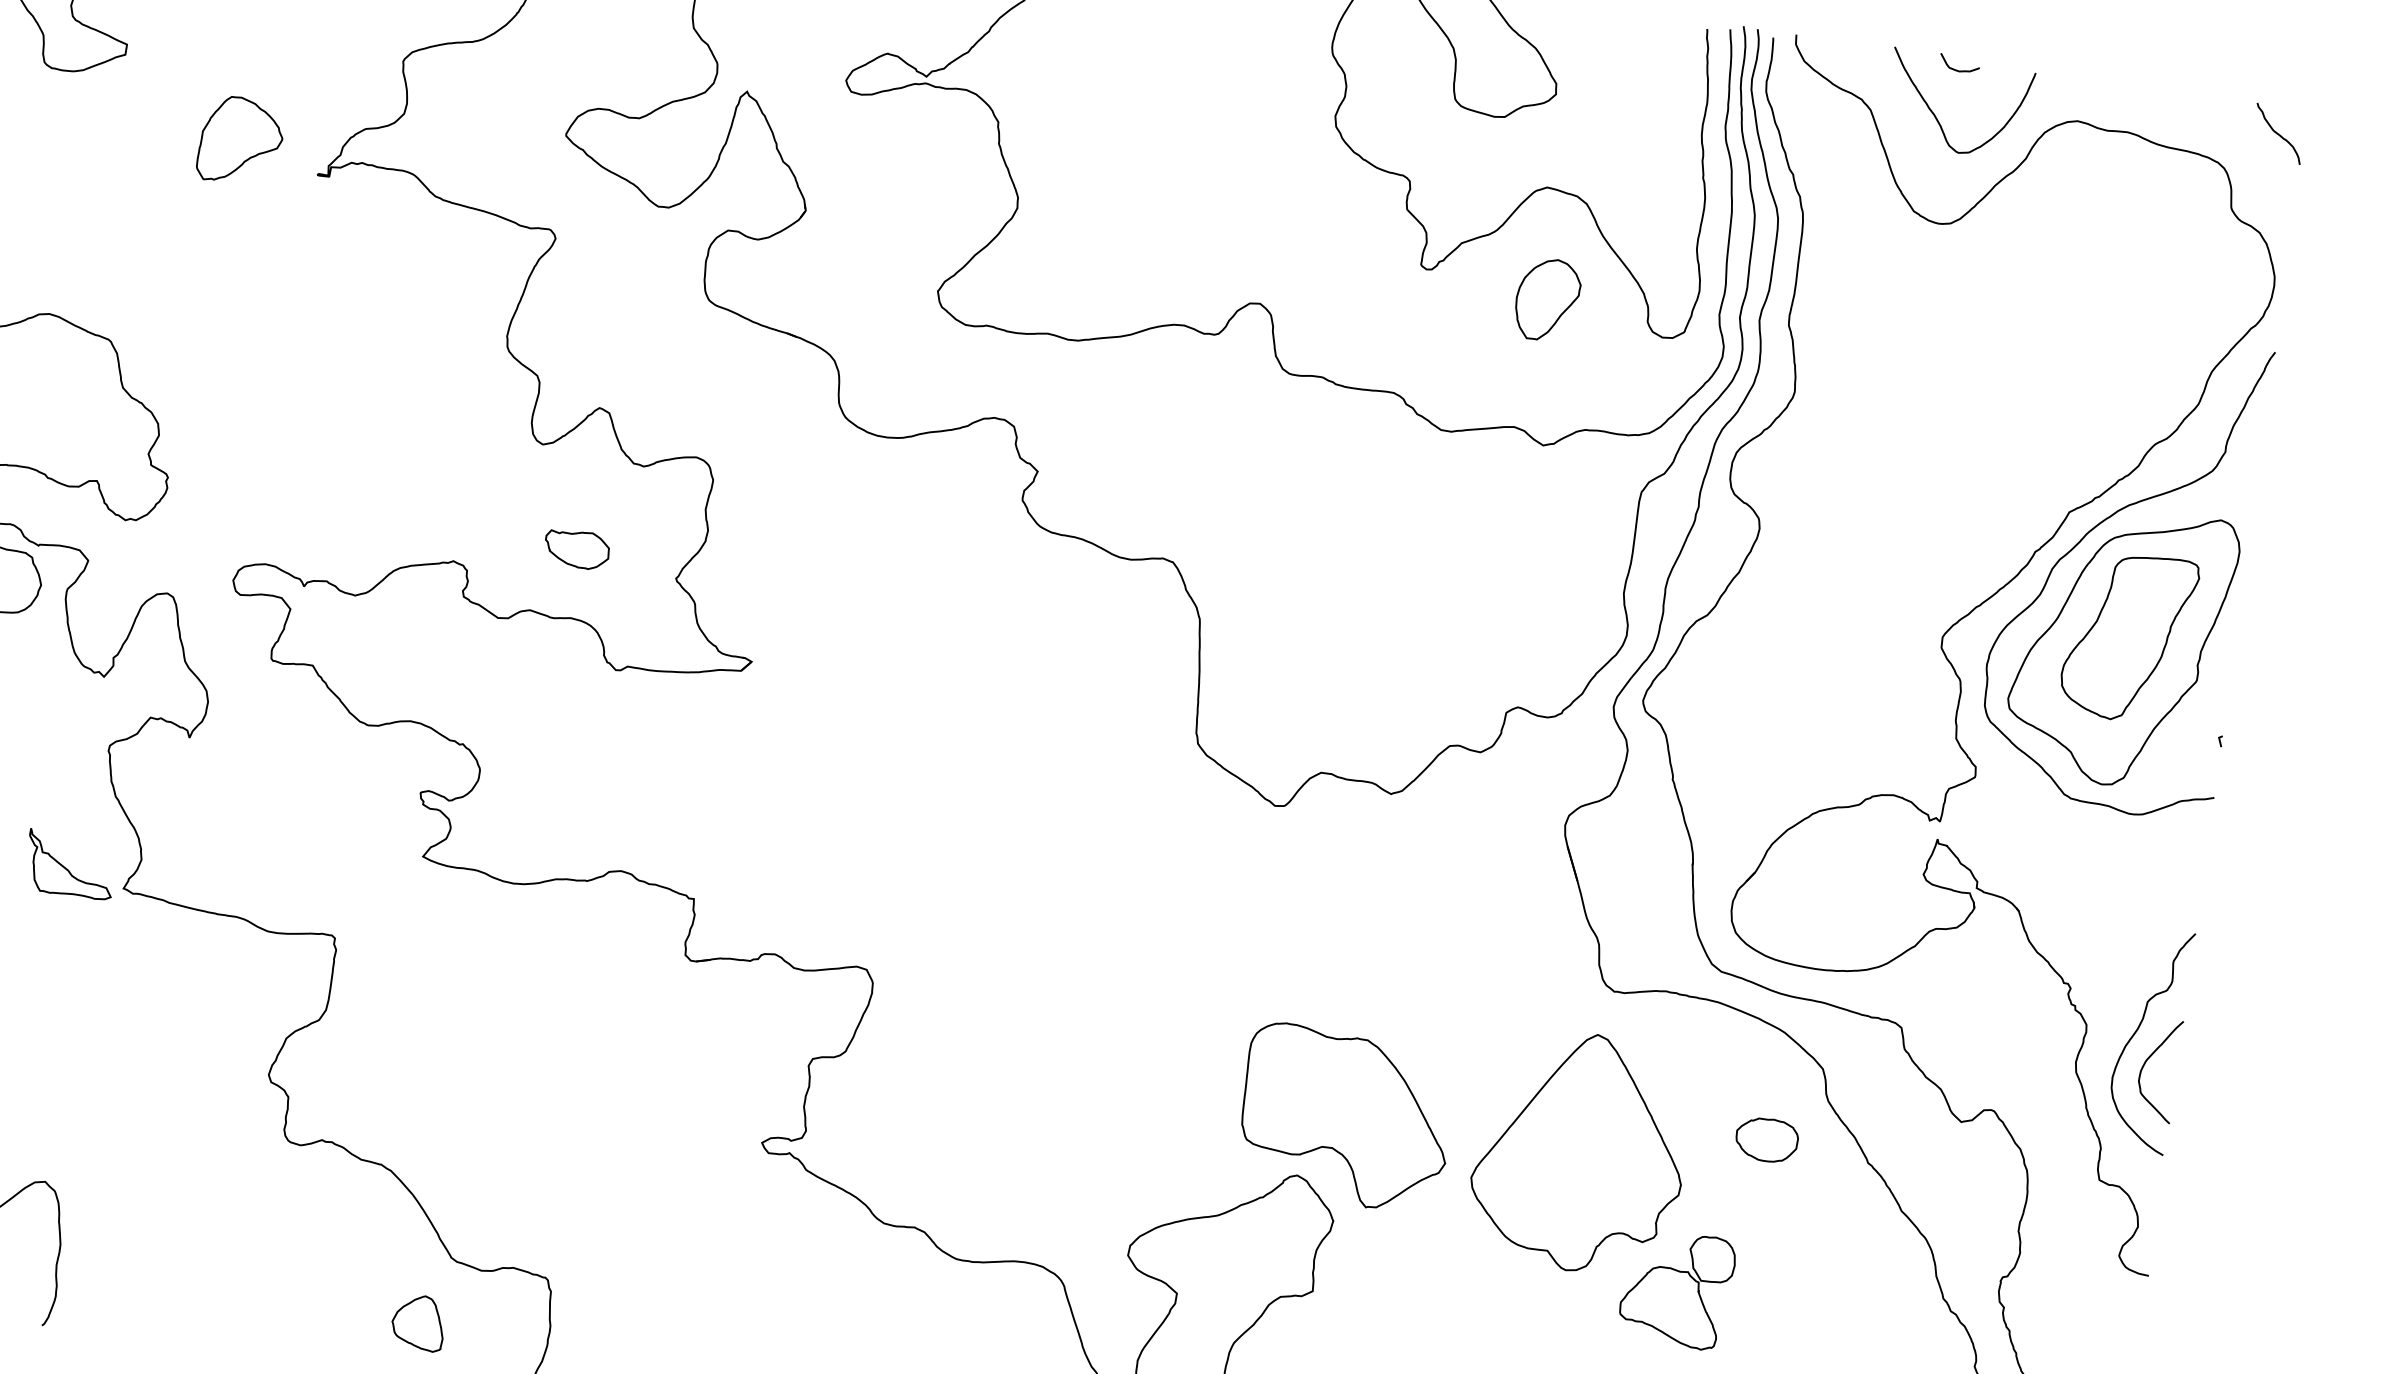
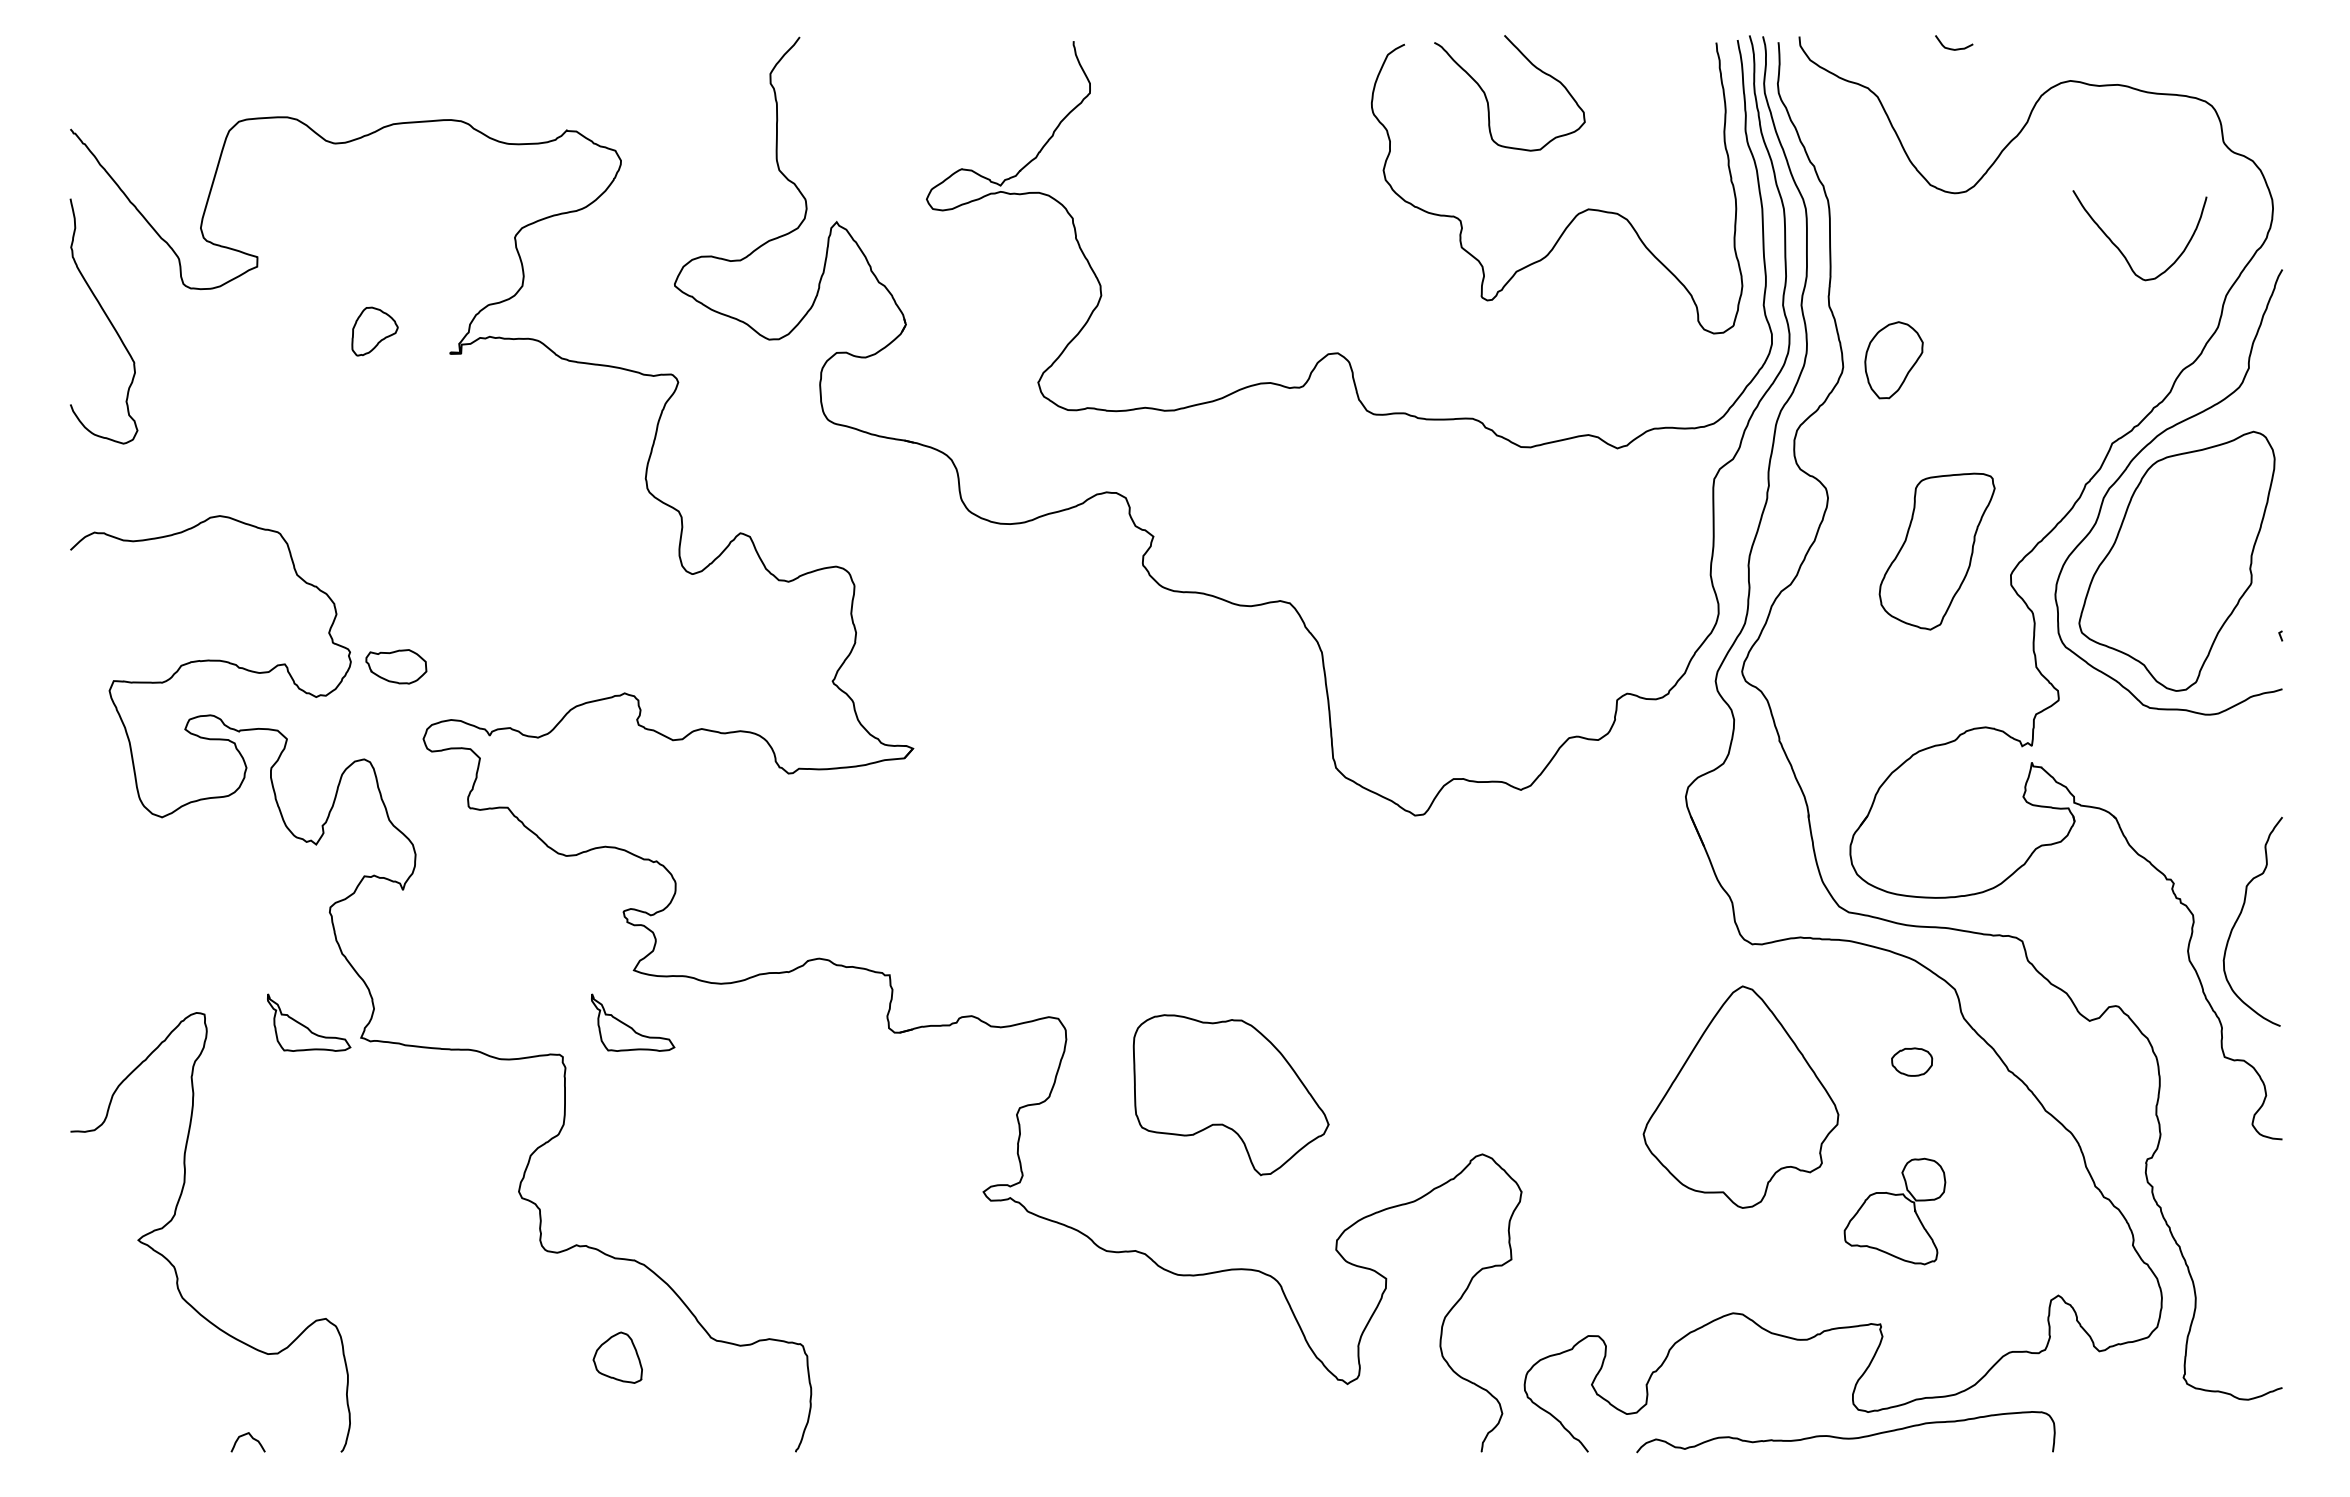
curve: (1936, 116) -> (2120, 249), moved
curve: (2278, 134) -> (2257, 67), removed
part: (240, 140) -> (374, 331), size x0.6
part: (1547, 300) -> (1893, 360), moved
part: (577, 549) -> (396, 666), moved
part: (2128, 637) -> (1936, 551), moved
part: (415, 911) -> (633, 1022), added
curve: (2146, 1062) -> (2253, 942), removed
part: (1345, 1118) -> (1230, 1095), moved
part: (1766, 1139) -> (1911, 1061), size x0.7
part: (1676, 1289) -> (1894, 1211), moved
part: (418, 1322) -> (617, 1357), moved

